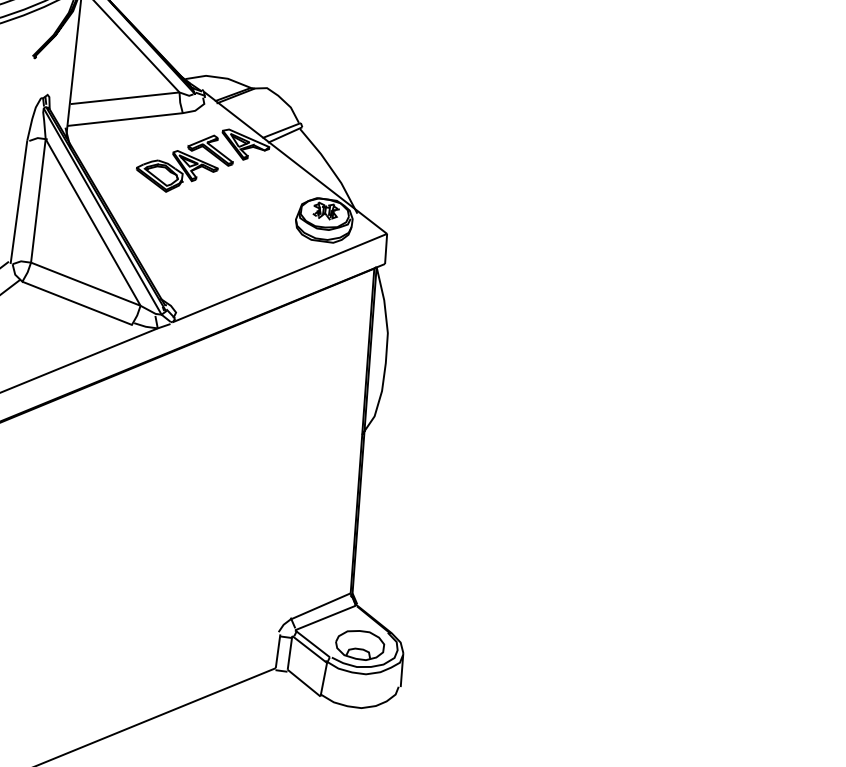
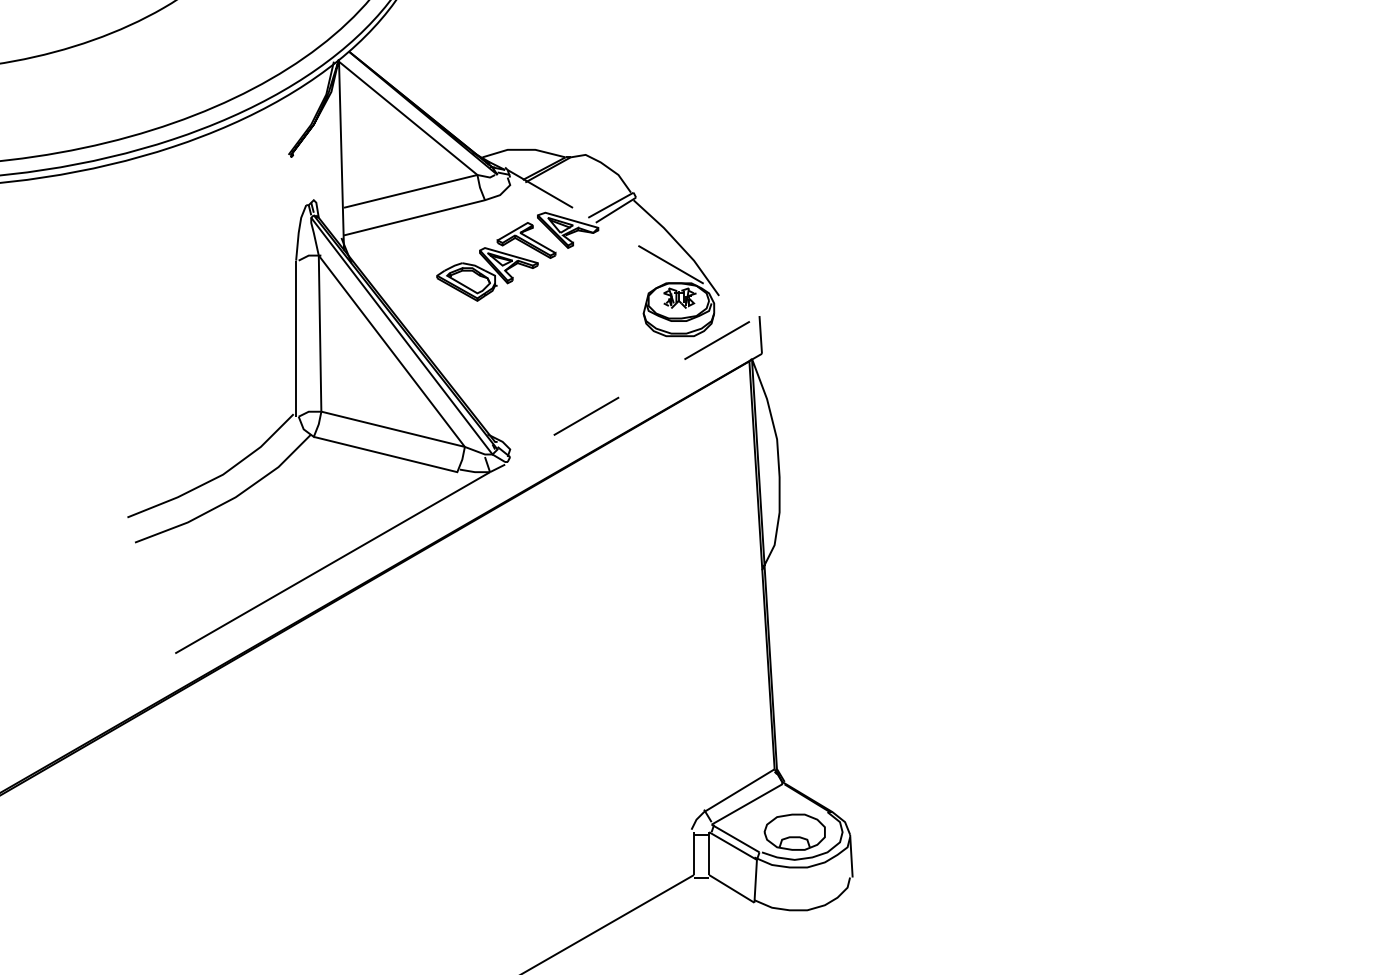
line: (387, 234) -> (759, 316), solid -> dashed

